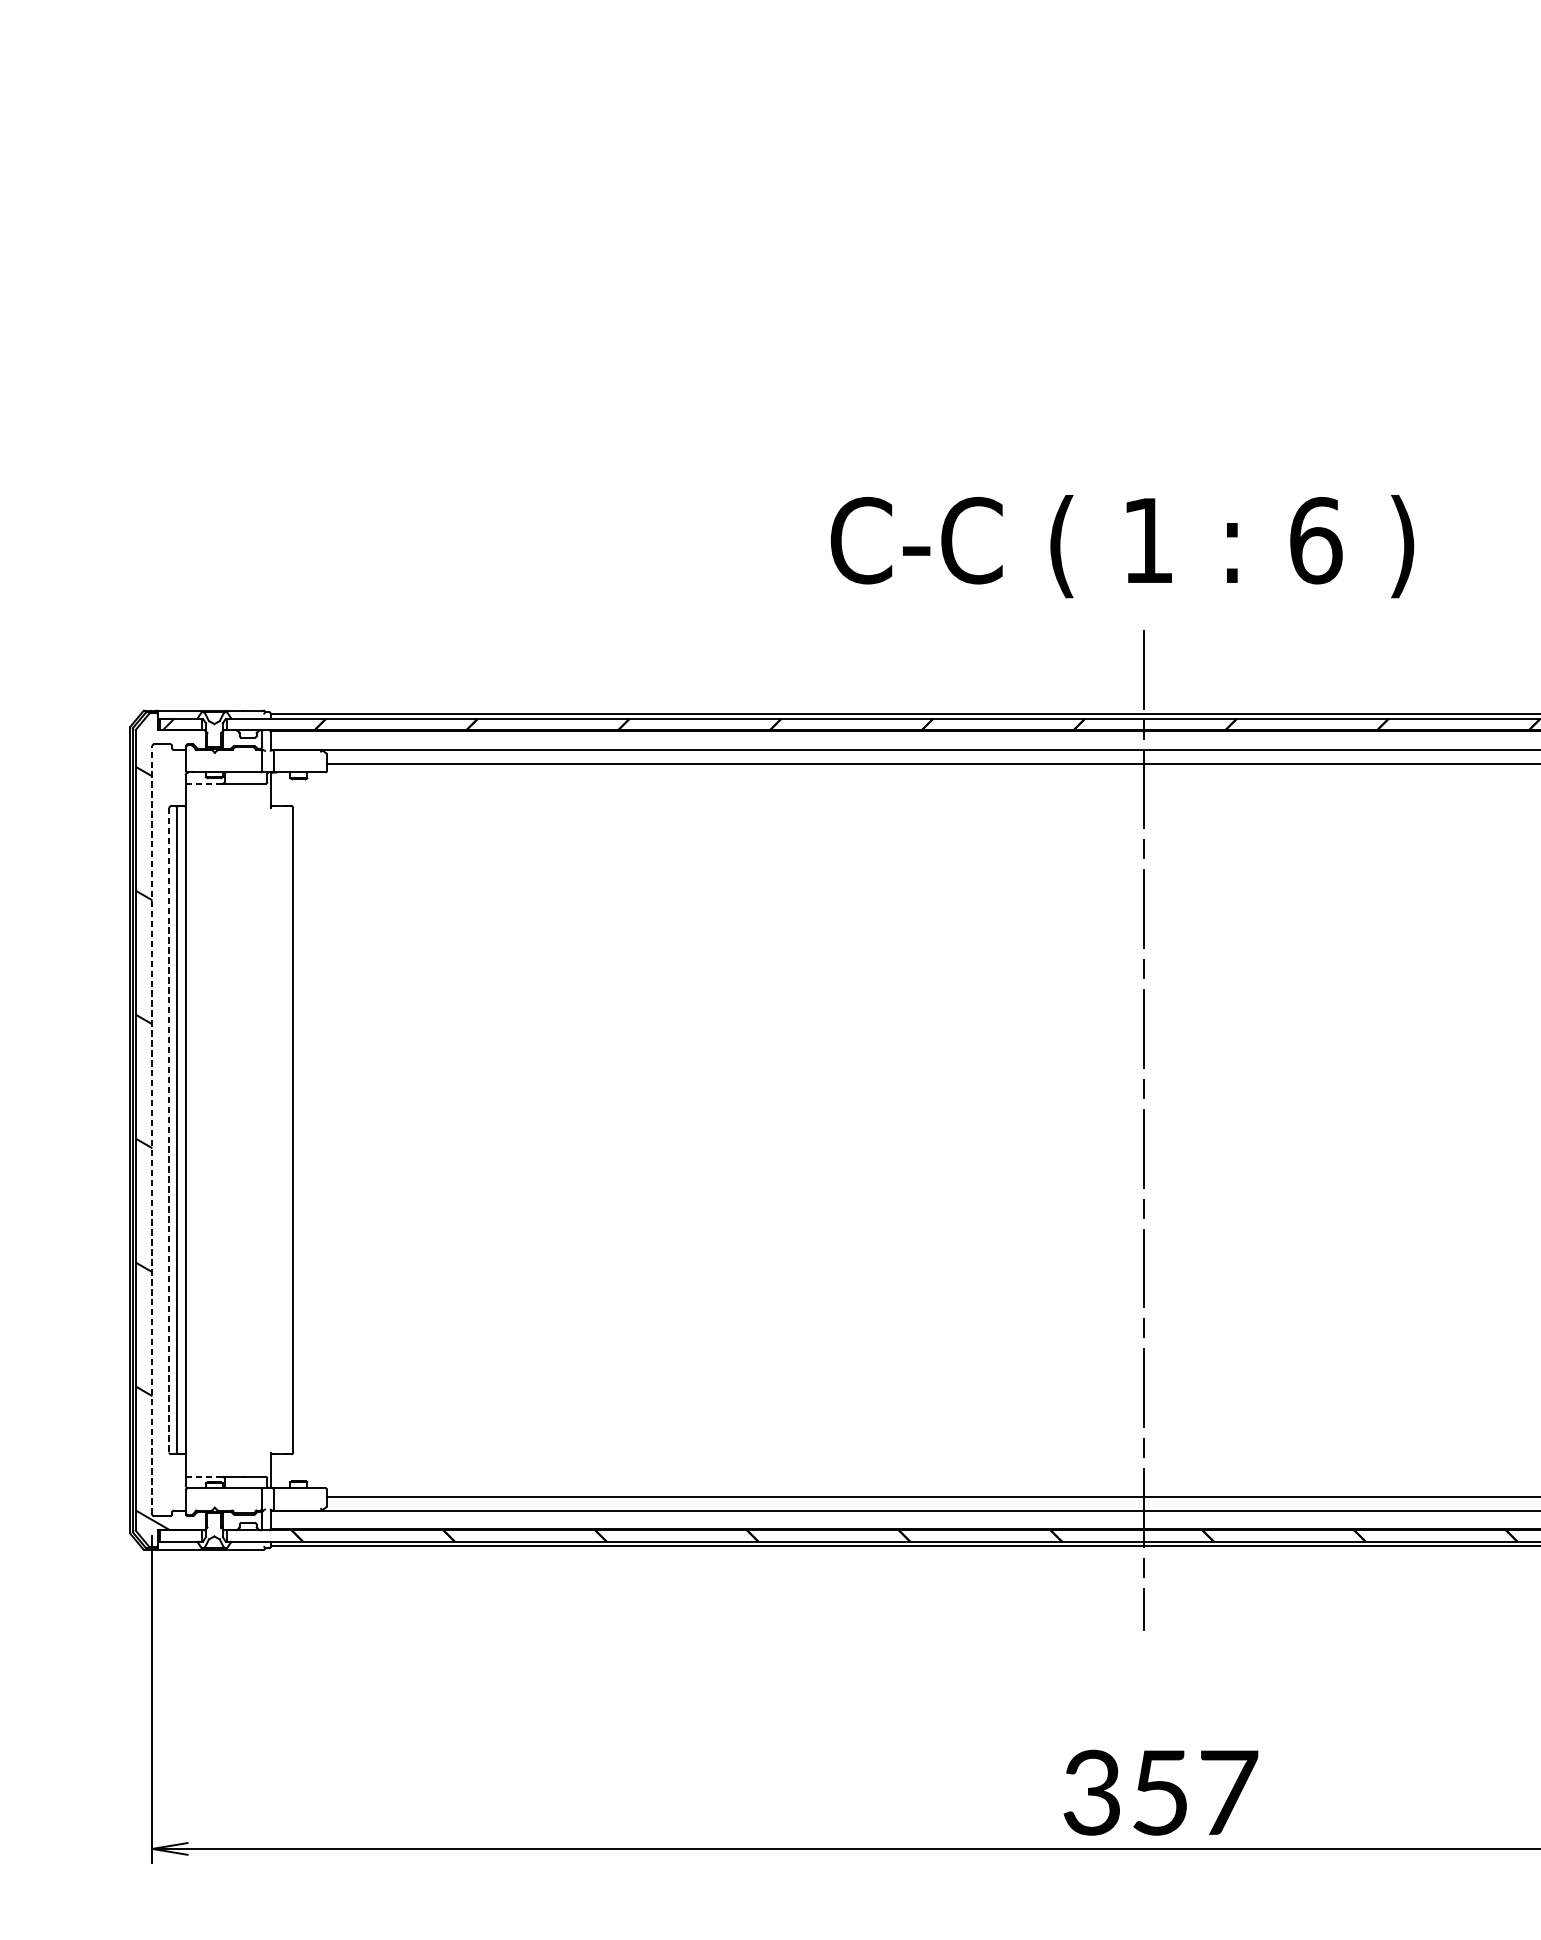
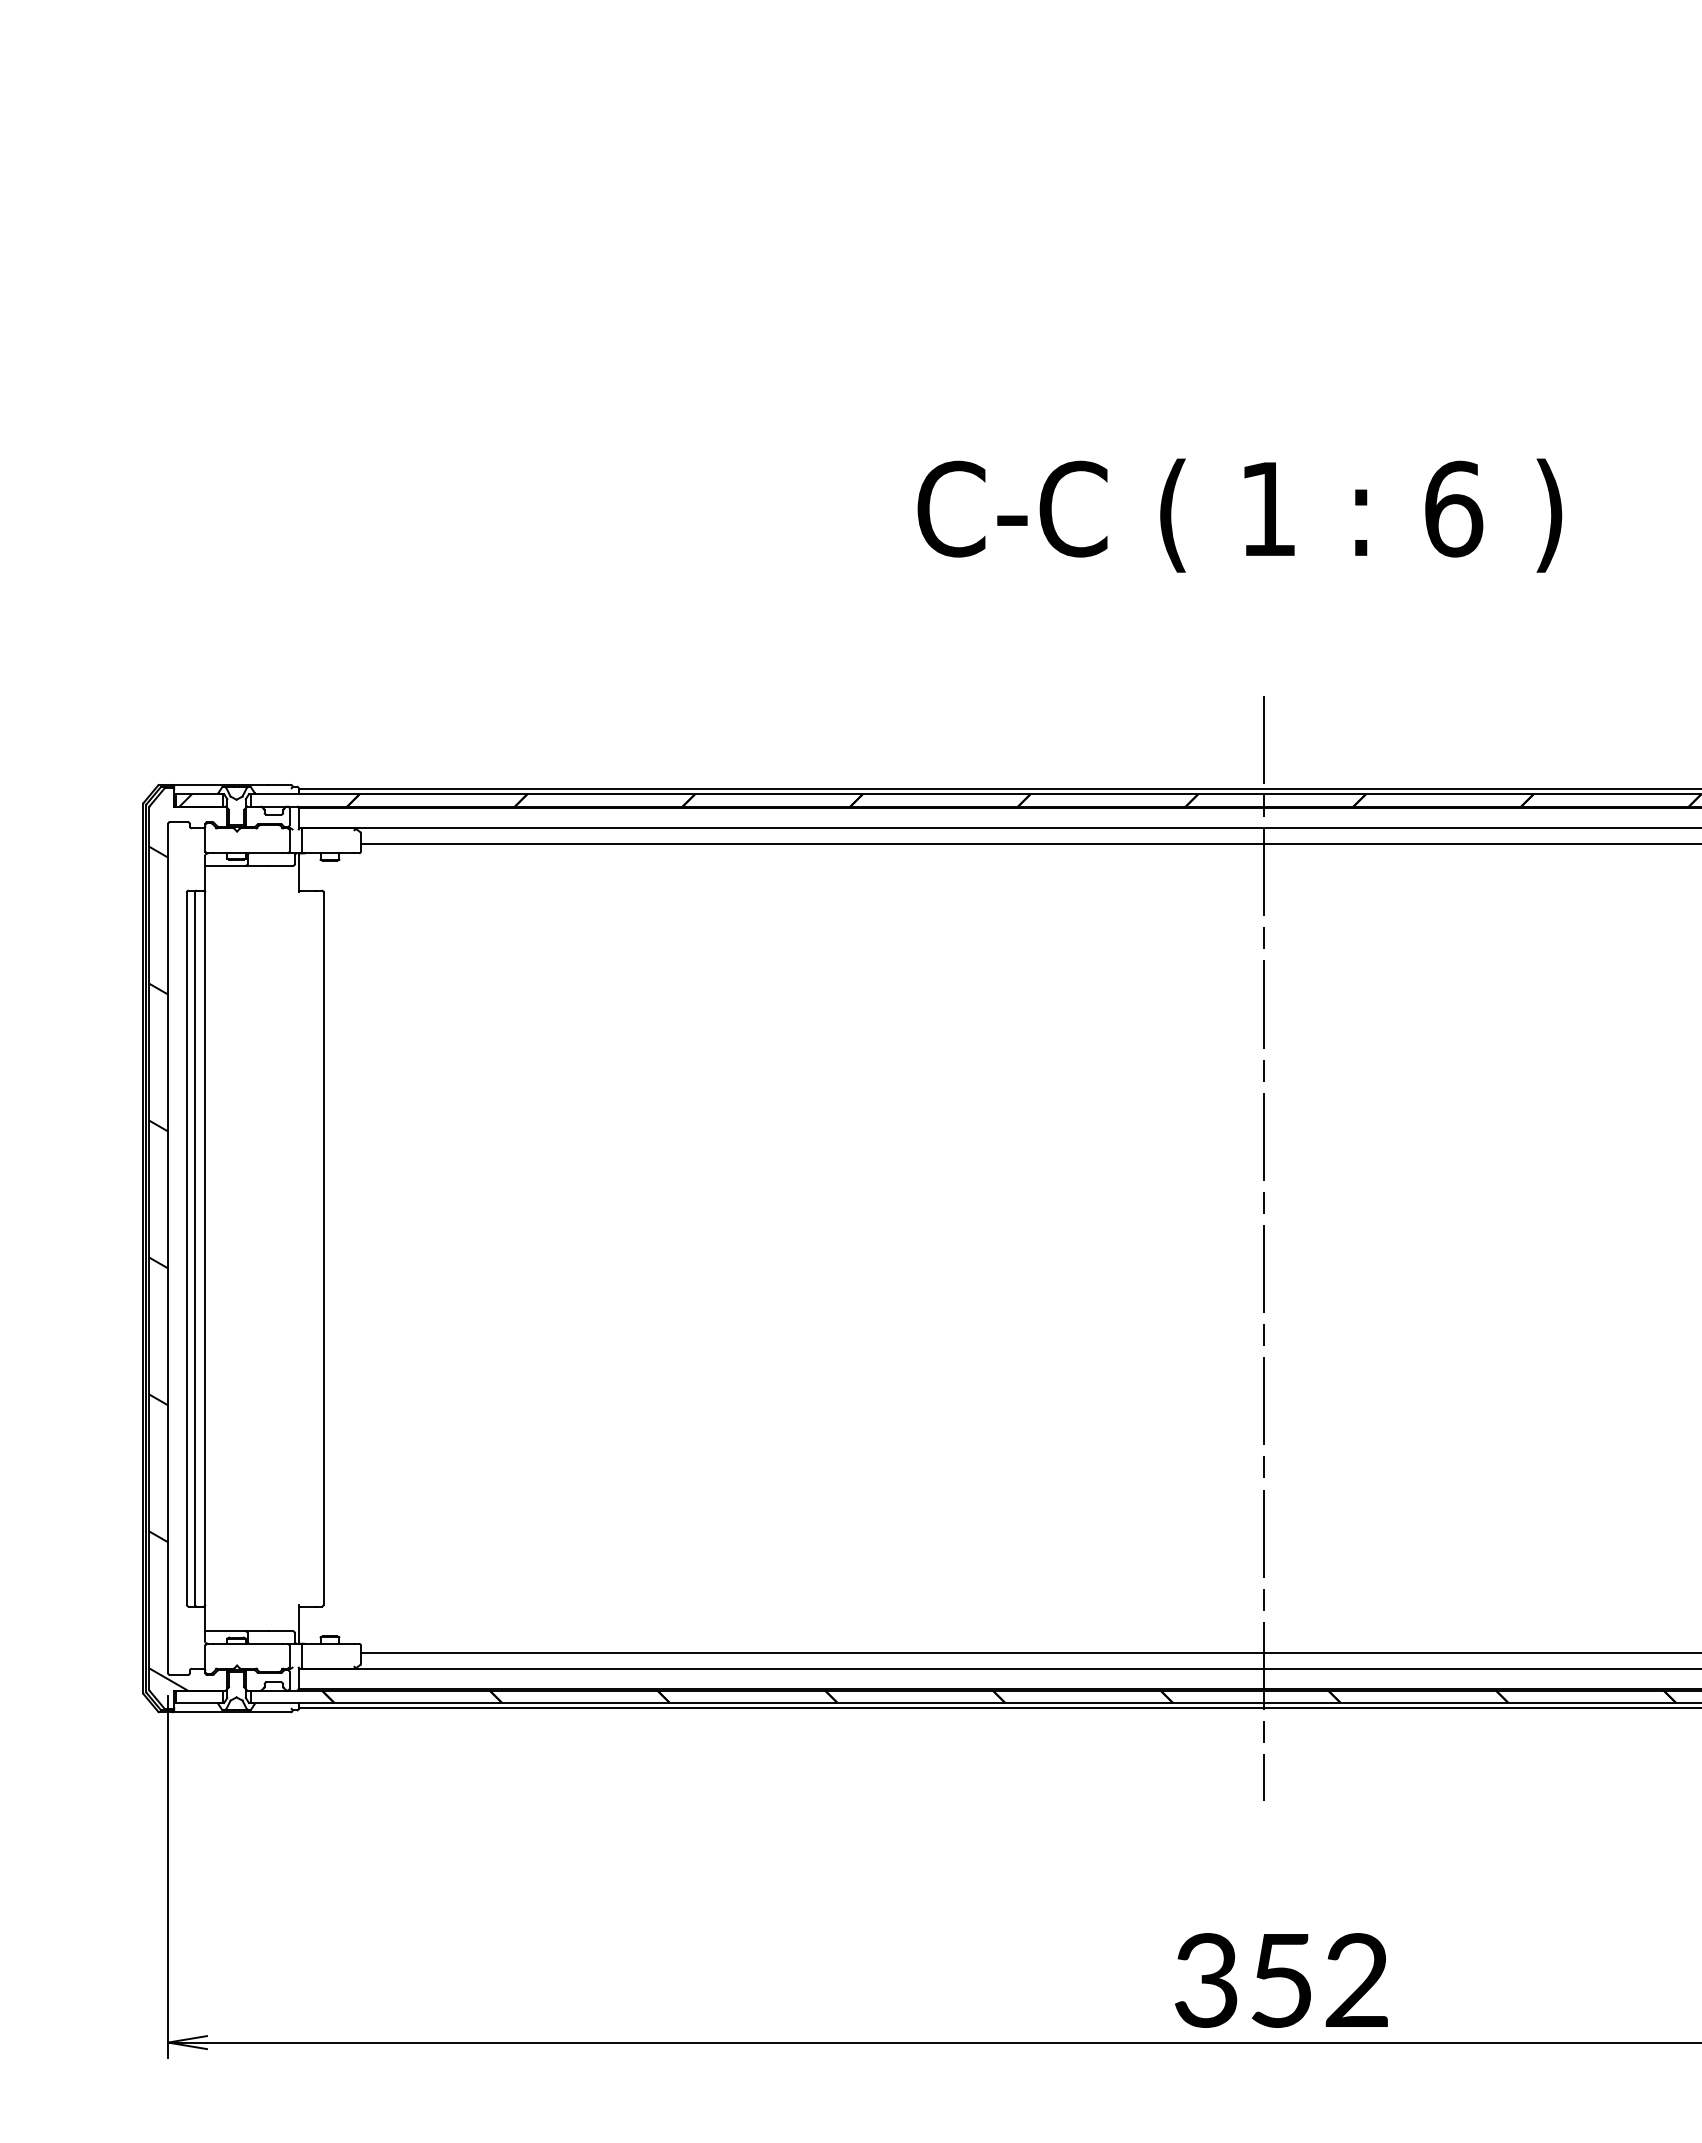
text: (1122, 546) -> (1239, 515), moved
line: (203, 783) -> (224, 865), dashed -> solid
line: (152, 1130) -> (168, 1248), dashed -> solid
line: (169, 1131) -> (186, 1249), dashed -> solid
line: (203, 1476) -> (224, 1631), dashed -> solid
text: (1228, 1791) -> (1357, 1979), 357 -> 352

